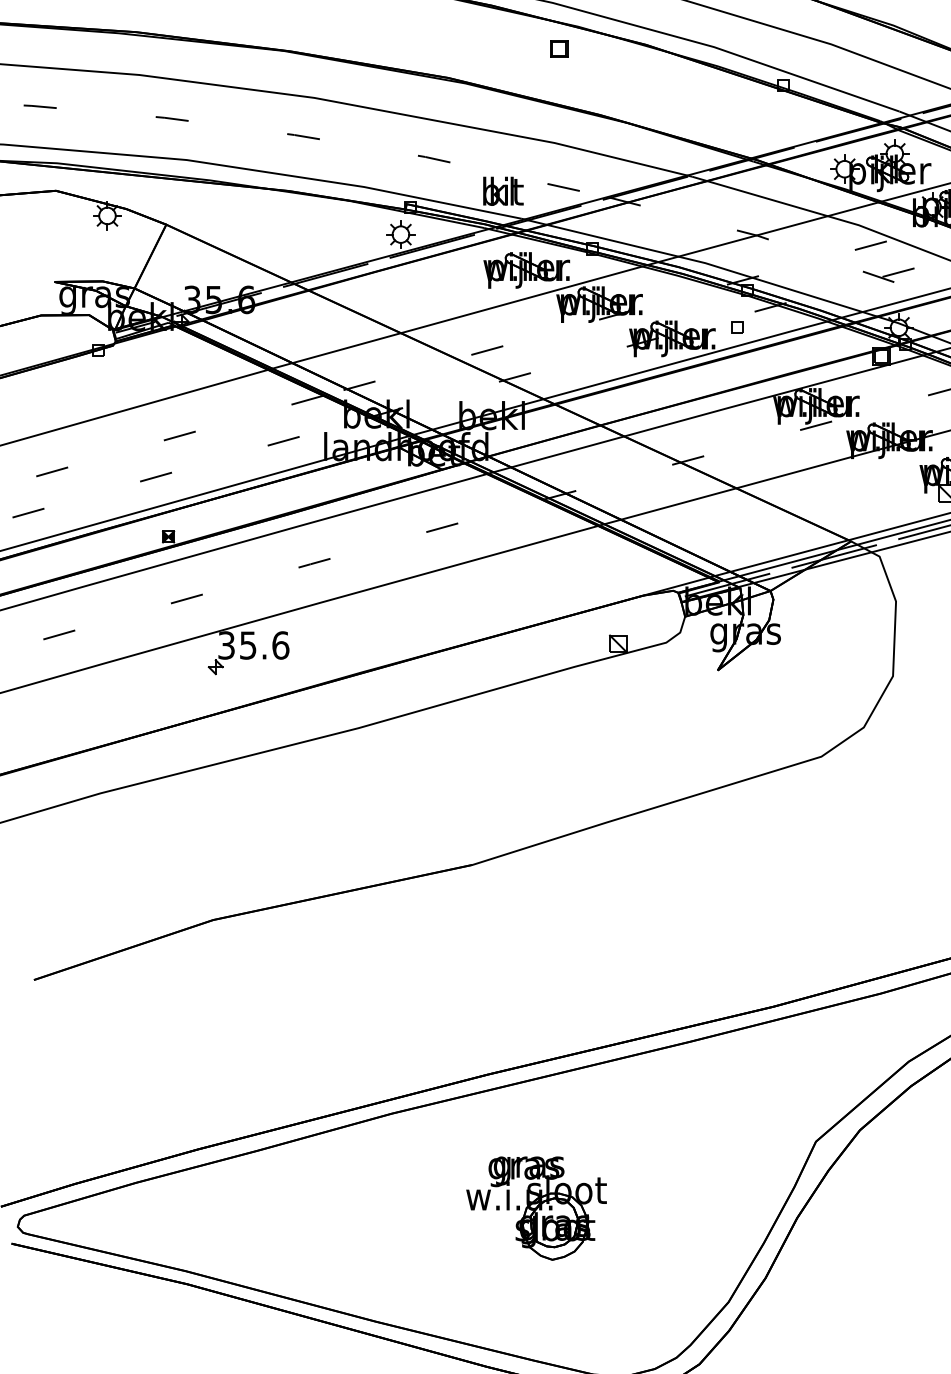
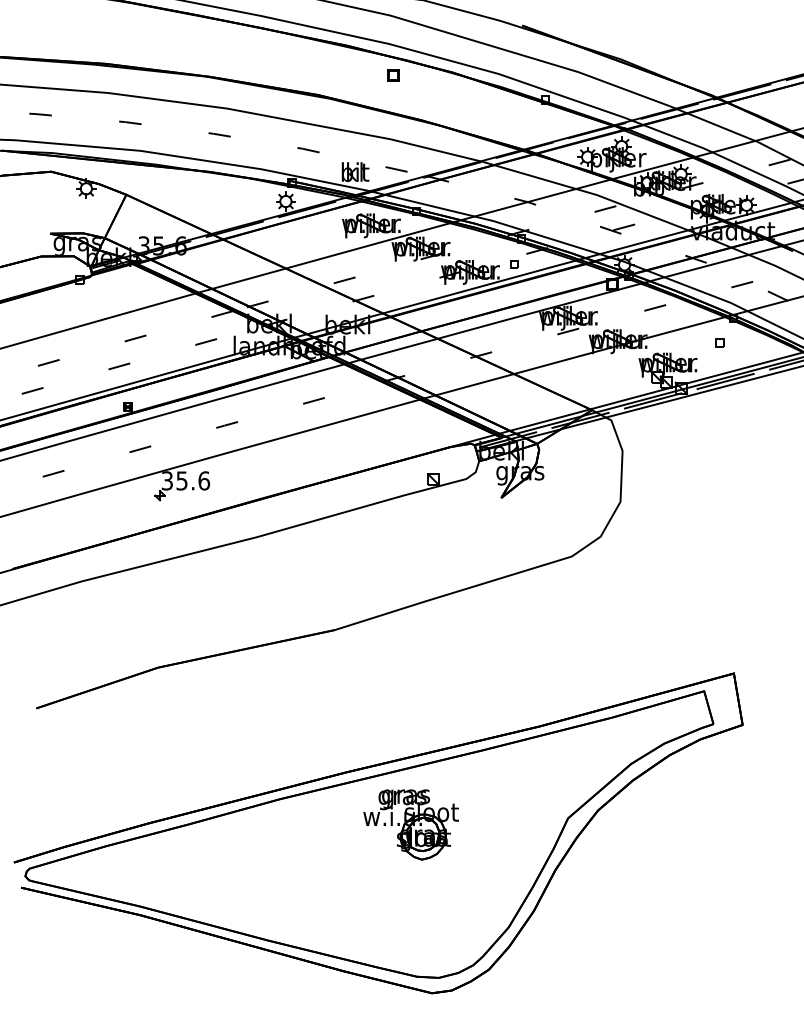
part: (535, 1208) -> (410, 824), moved

